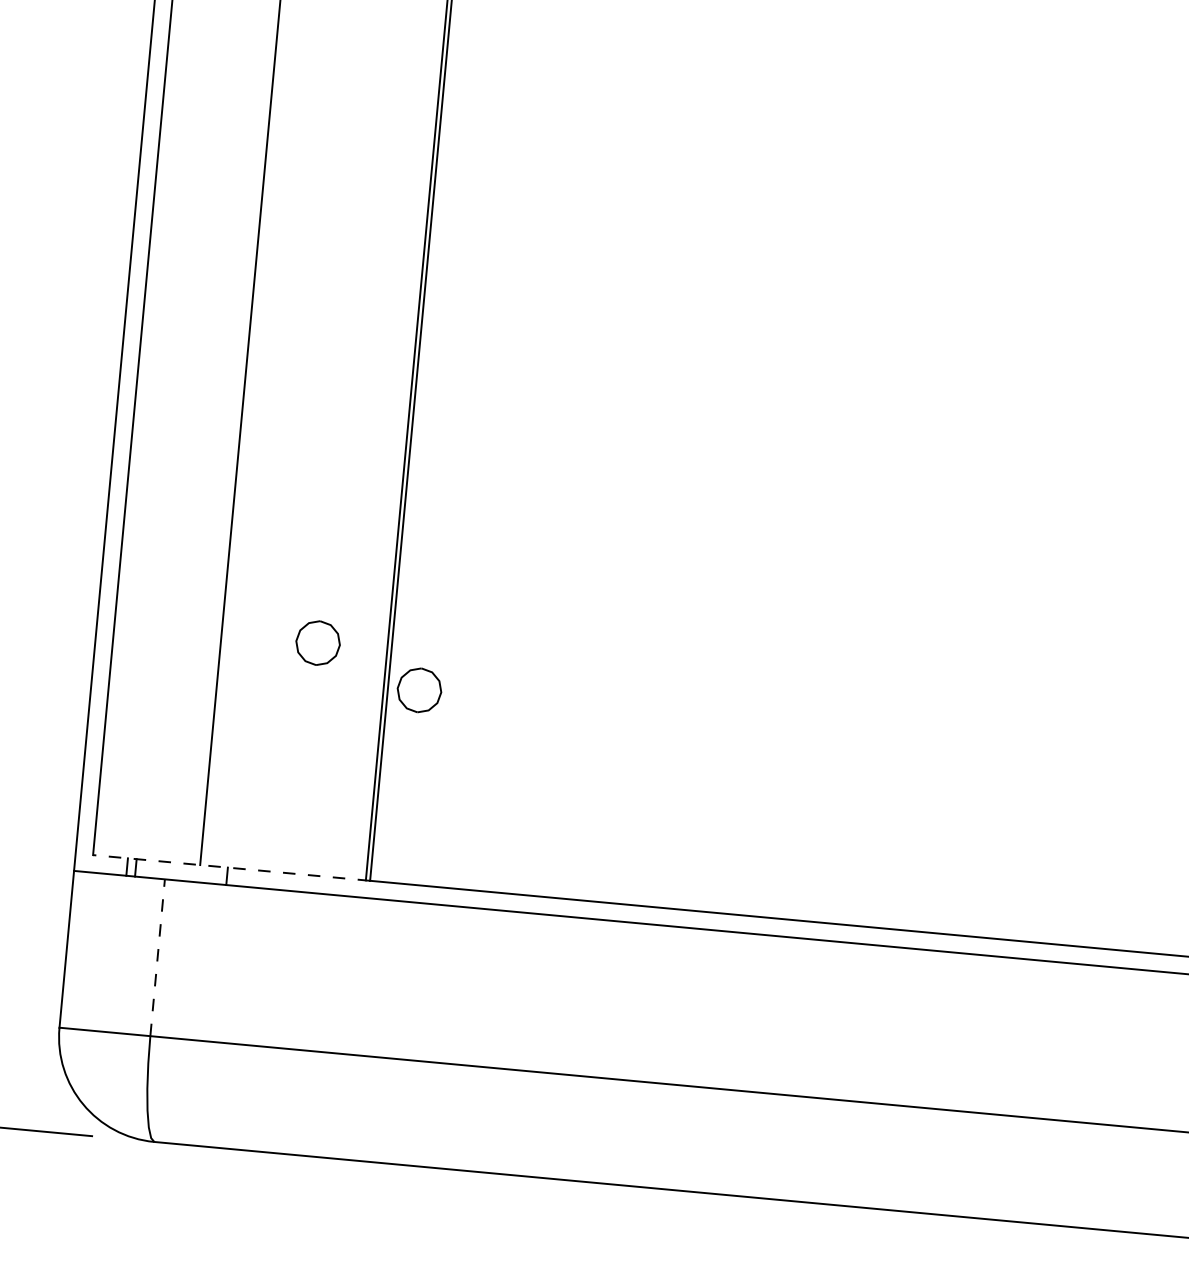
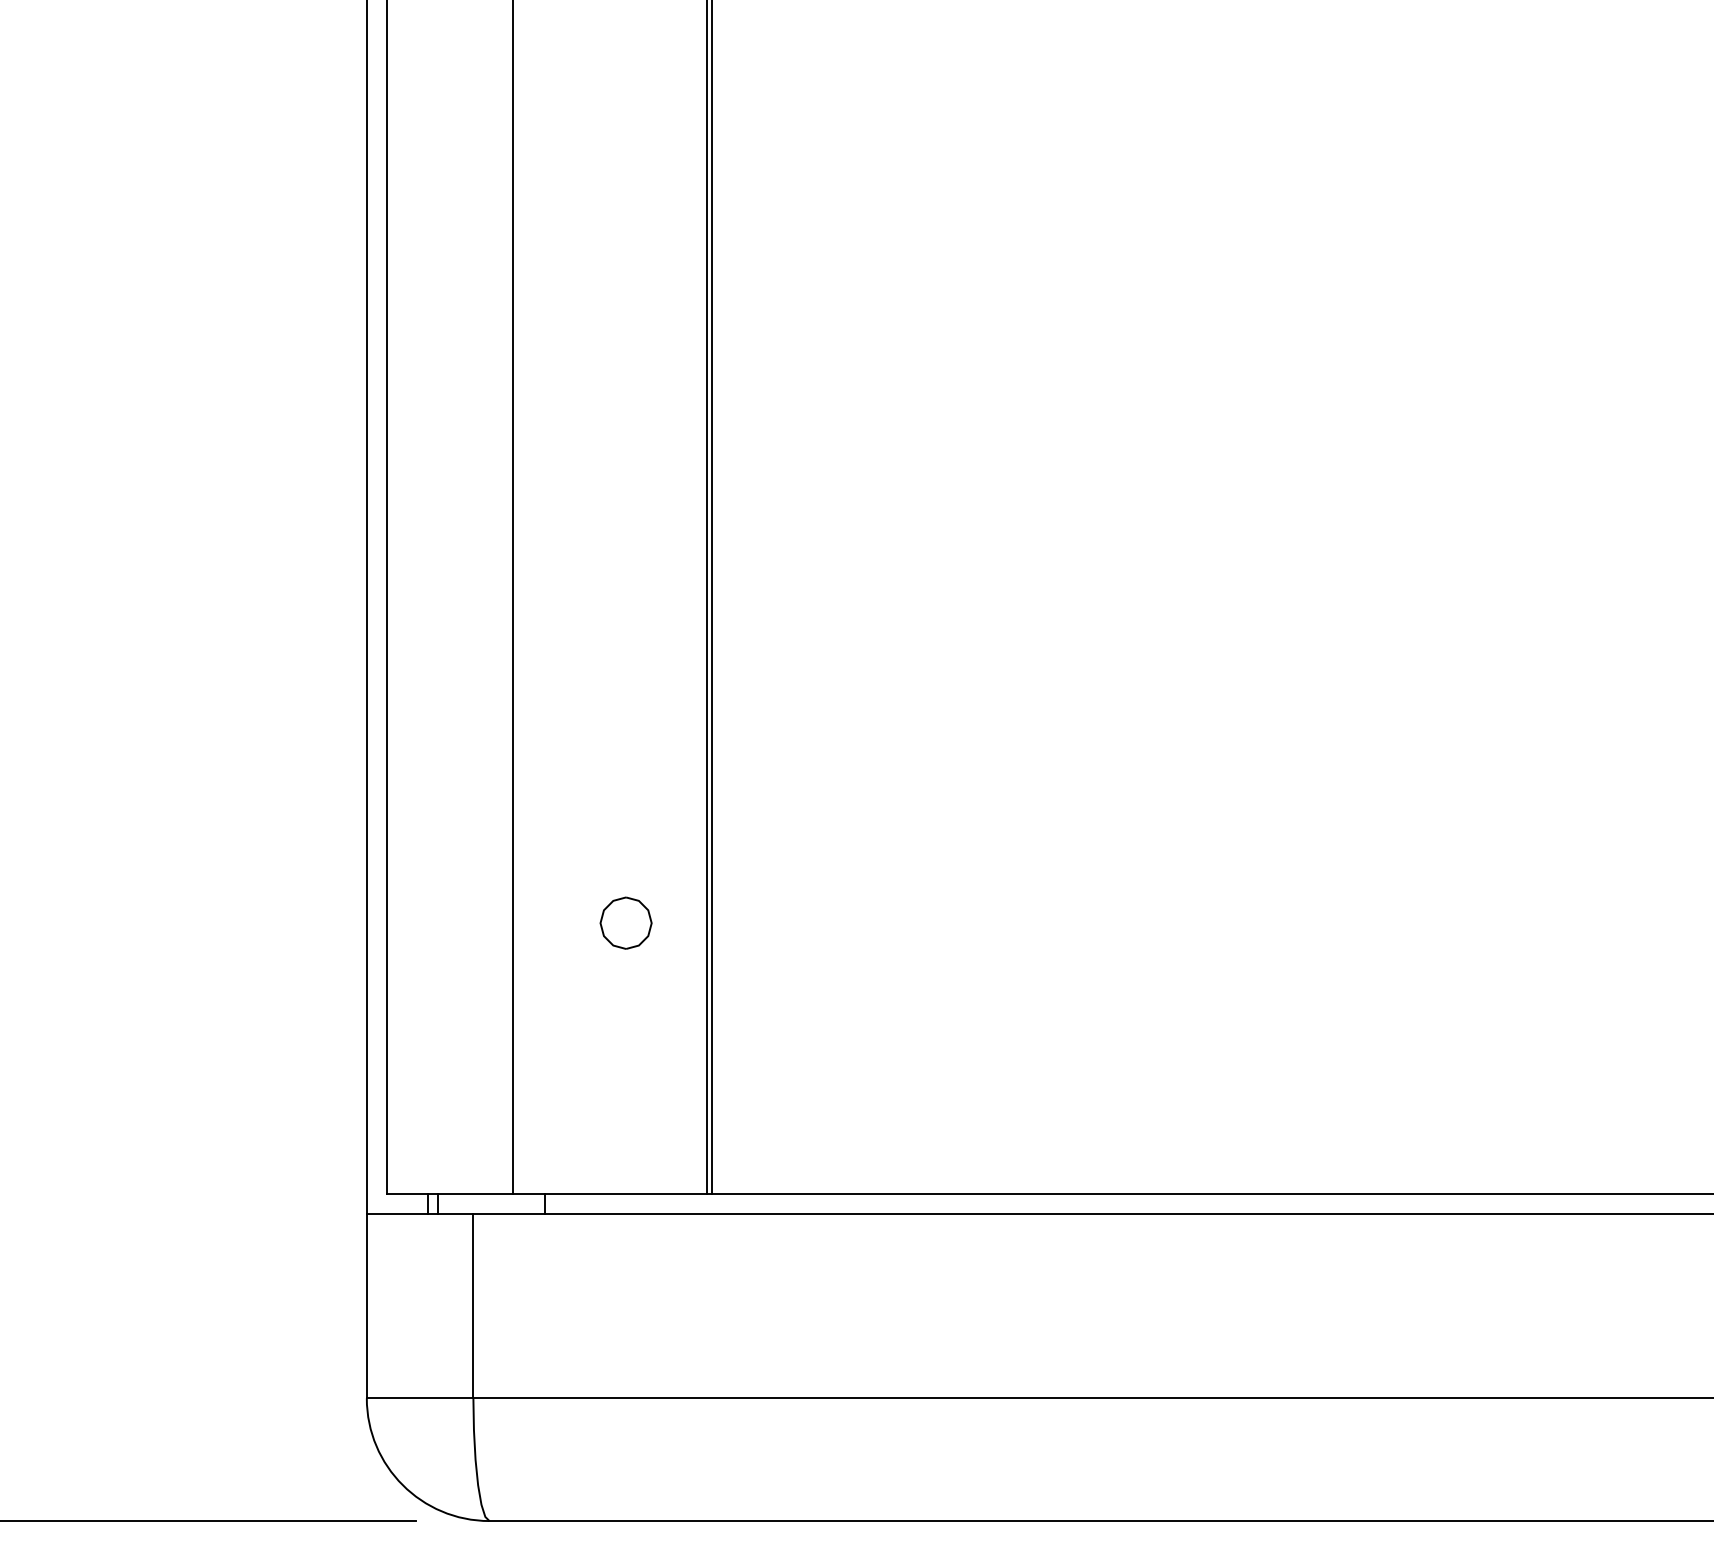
part: (419, 689) -> (748, 966), removed
line: (231, 868) -> (549, 1194), dashed -> solid
line: (157, 957) -> (473, 1306), dashed -> solid

